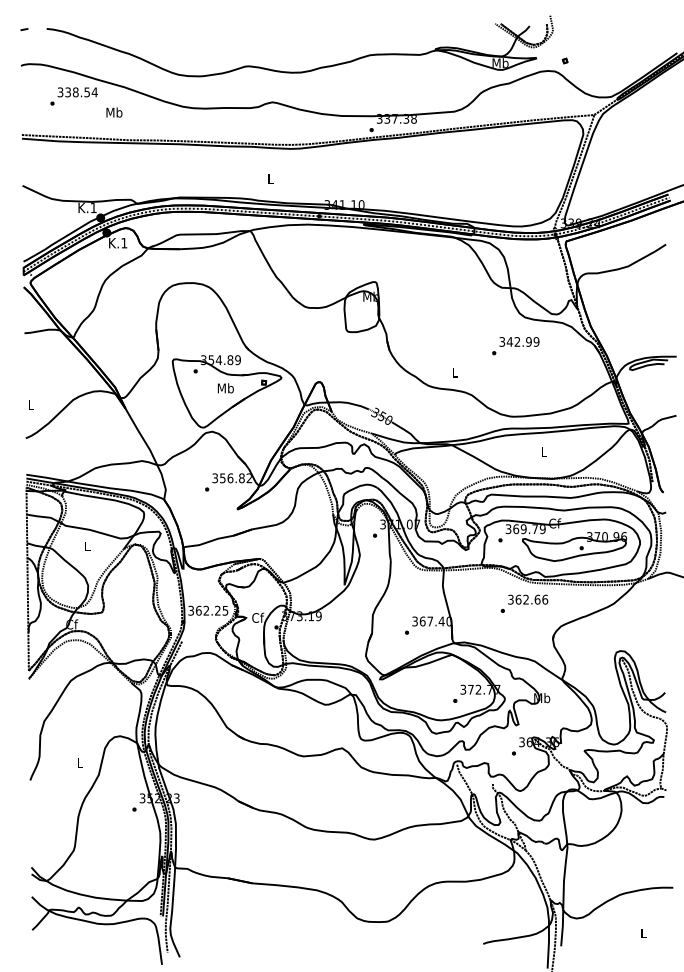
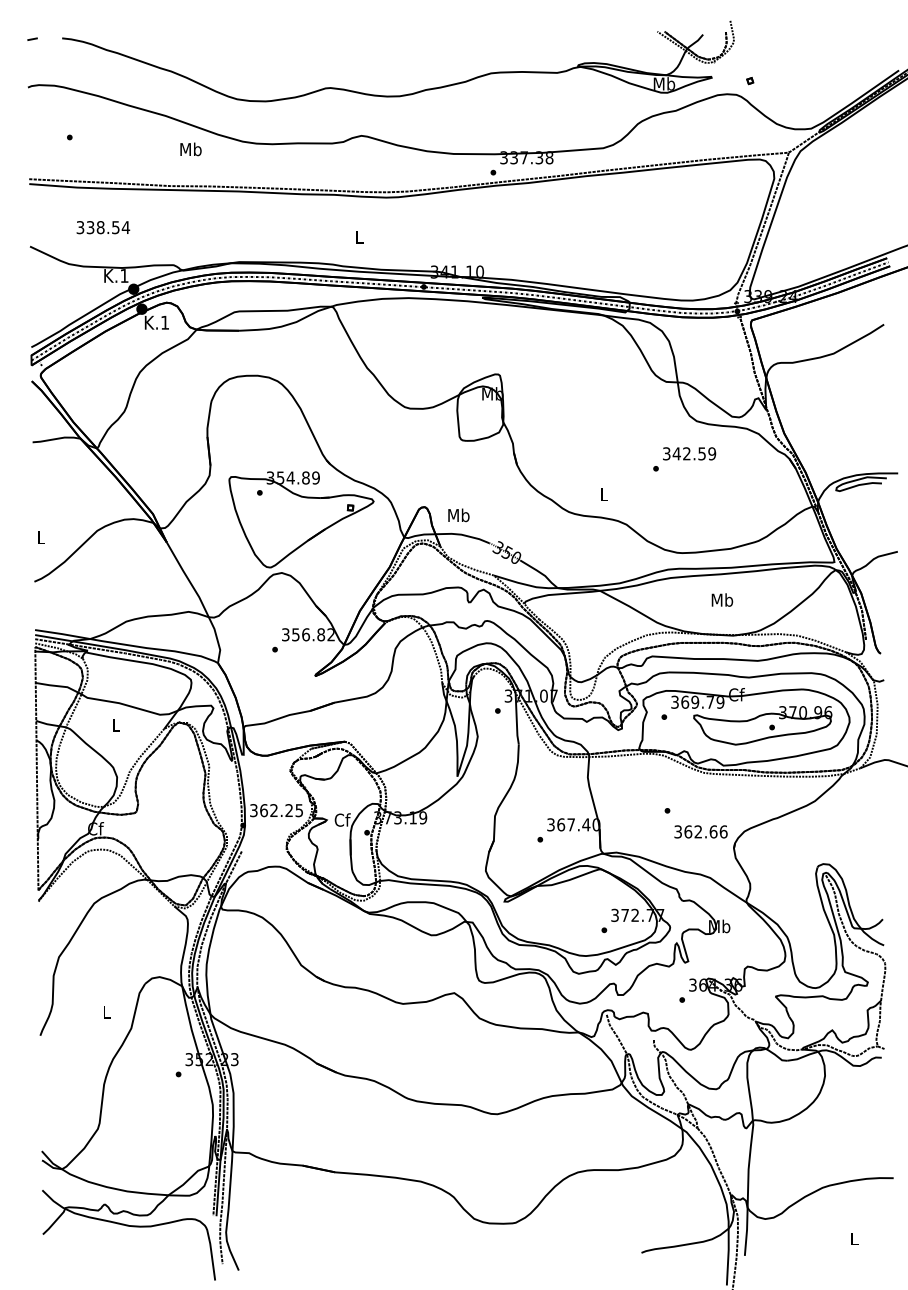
text: (77, 92) -> (103, 227), moved
text: (114, 112) -> (190, 149), moved
text: (528, 341) -> (701, 453), 342.99 -> 342.59
text: (225, 388) -> (458, 515), moved
text: (544, 451) -> (722, 599), L -> Mb
text: (527, 599) -> (700, 831), moved

